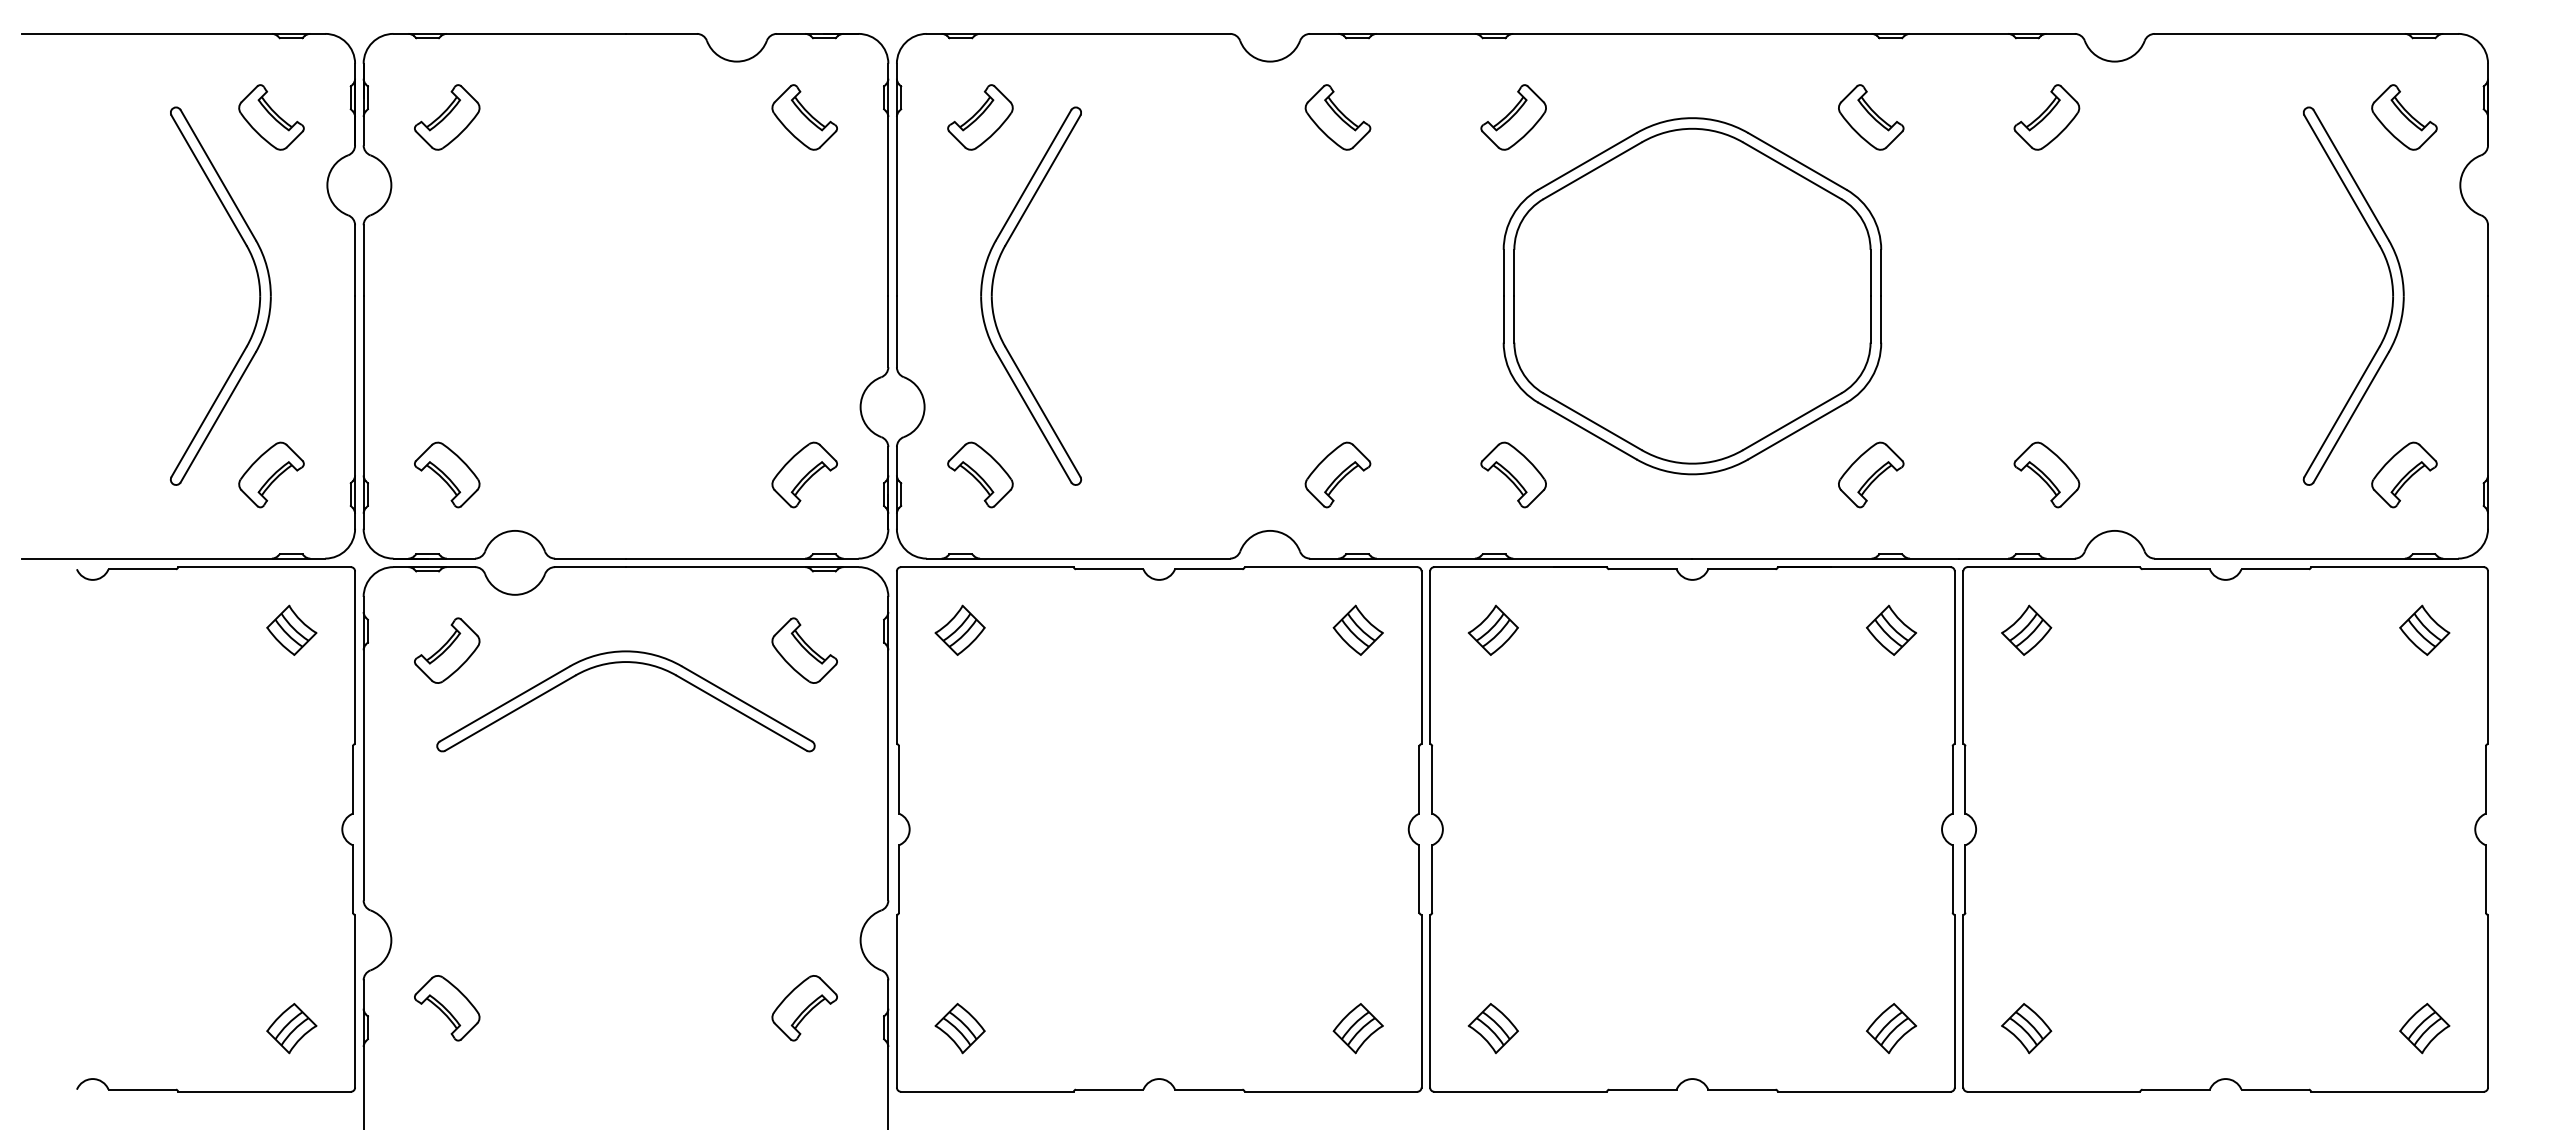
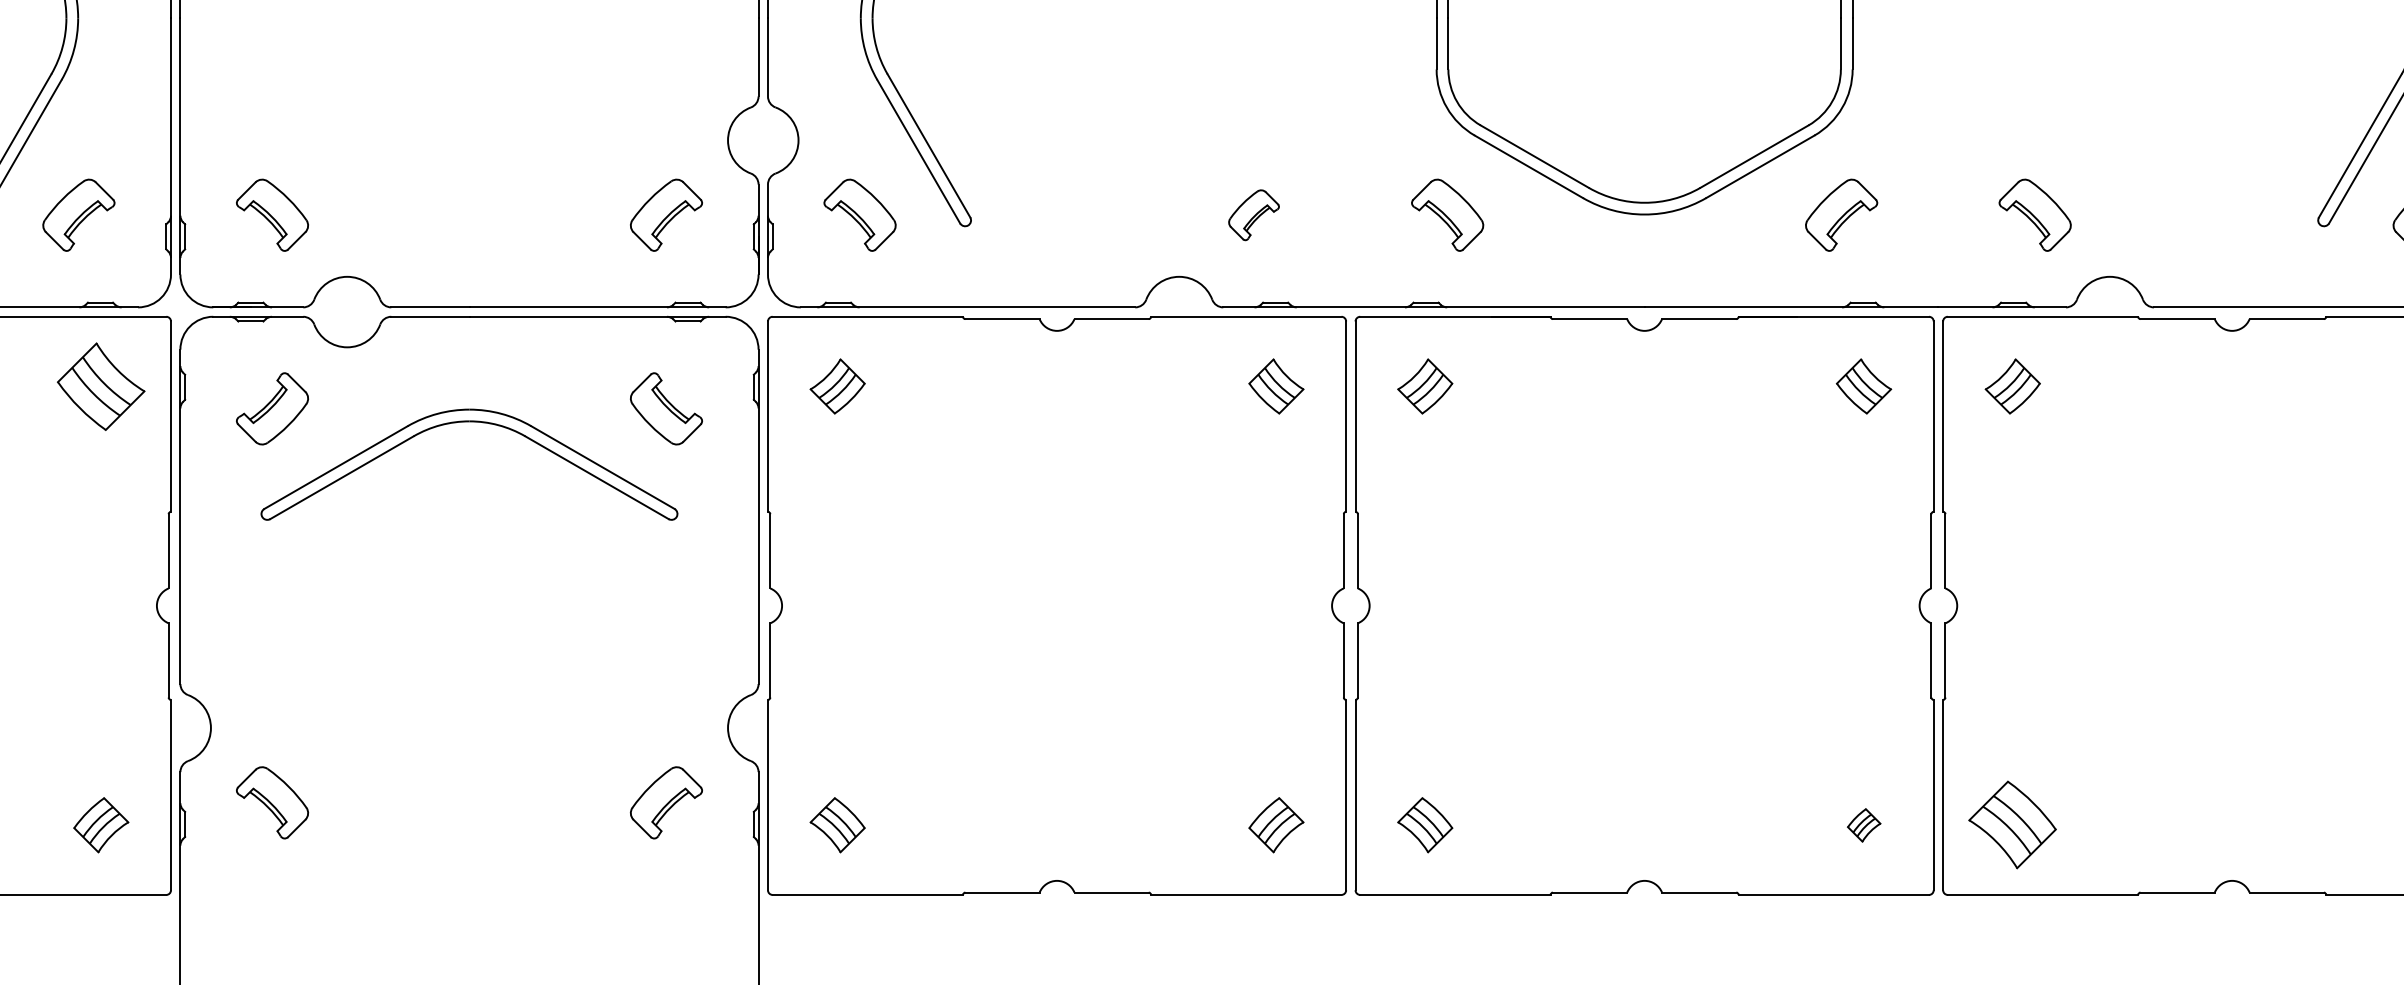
part: (1337, 474) -> (1253, 214), size x0.7
part: (291, 629) -> (100, 385), size x1.6
part: (1891, 1028) -> (1863, 825), size x0.6
part: (2026, 1028) -> (2012, 825), size x1.6

